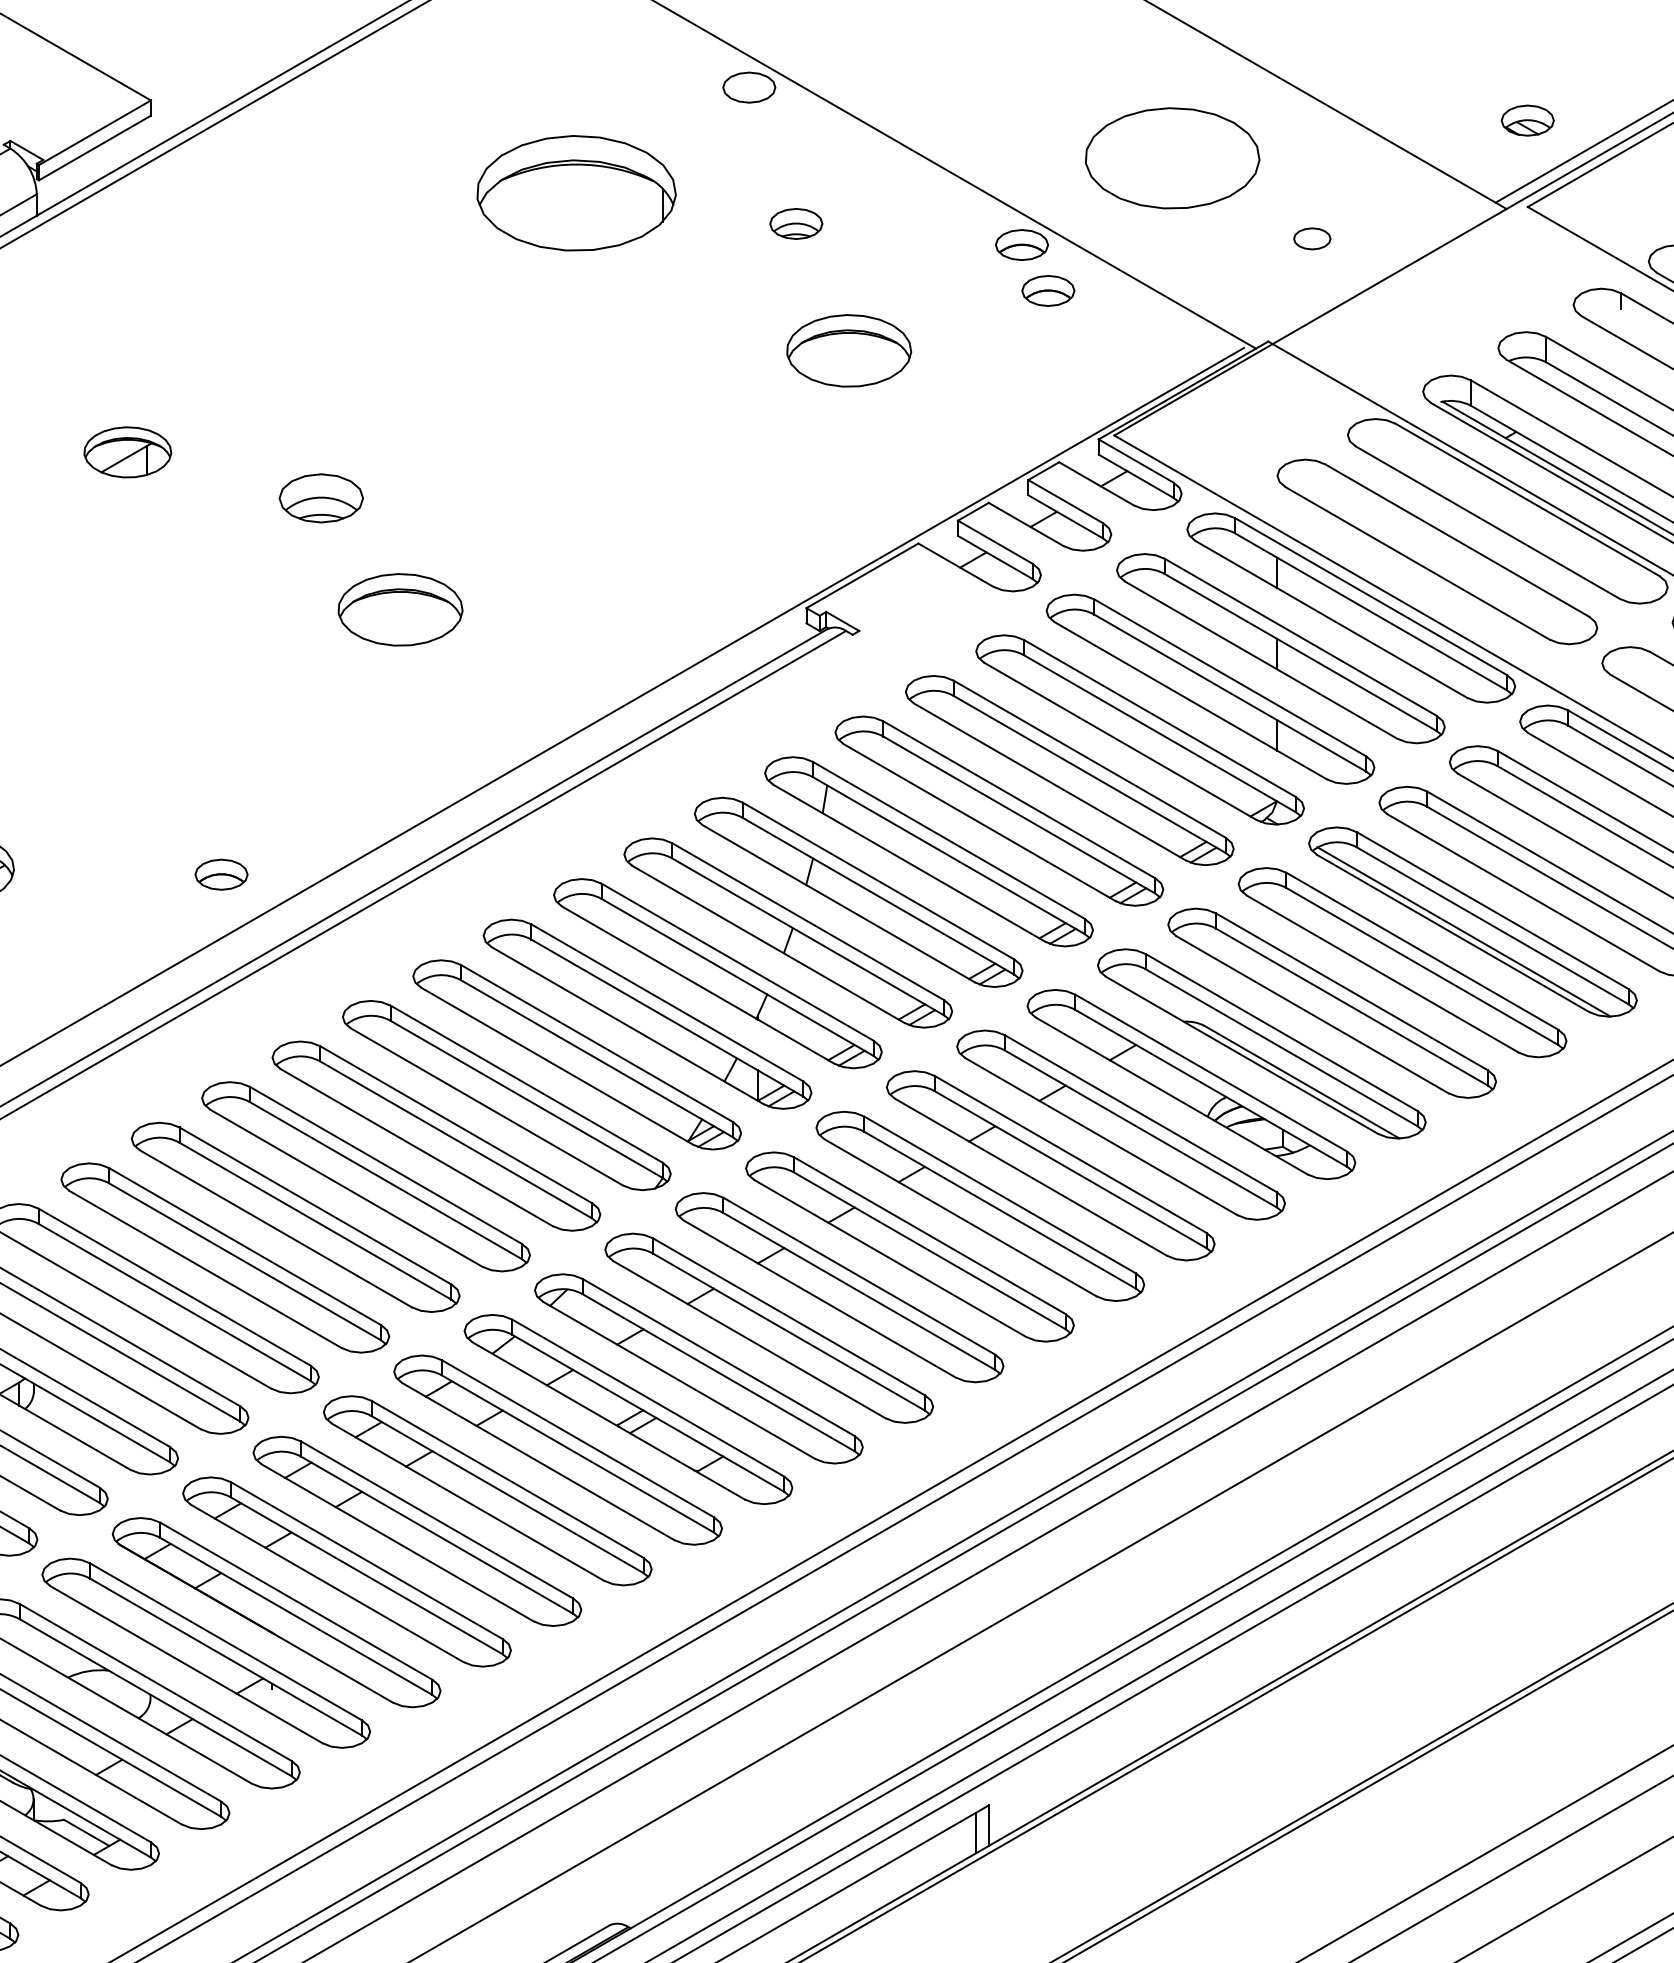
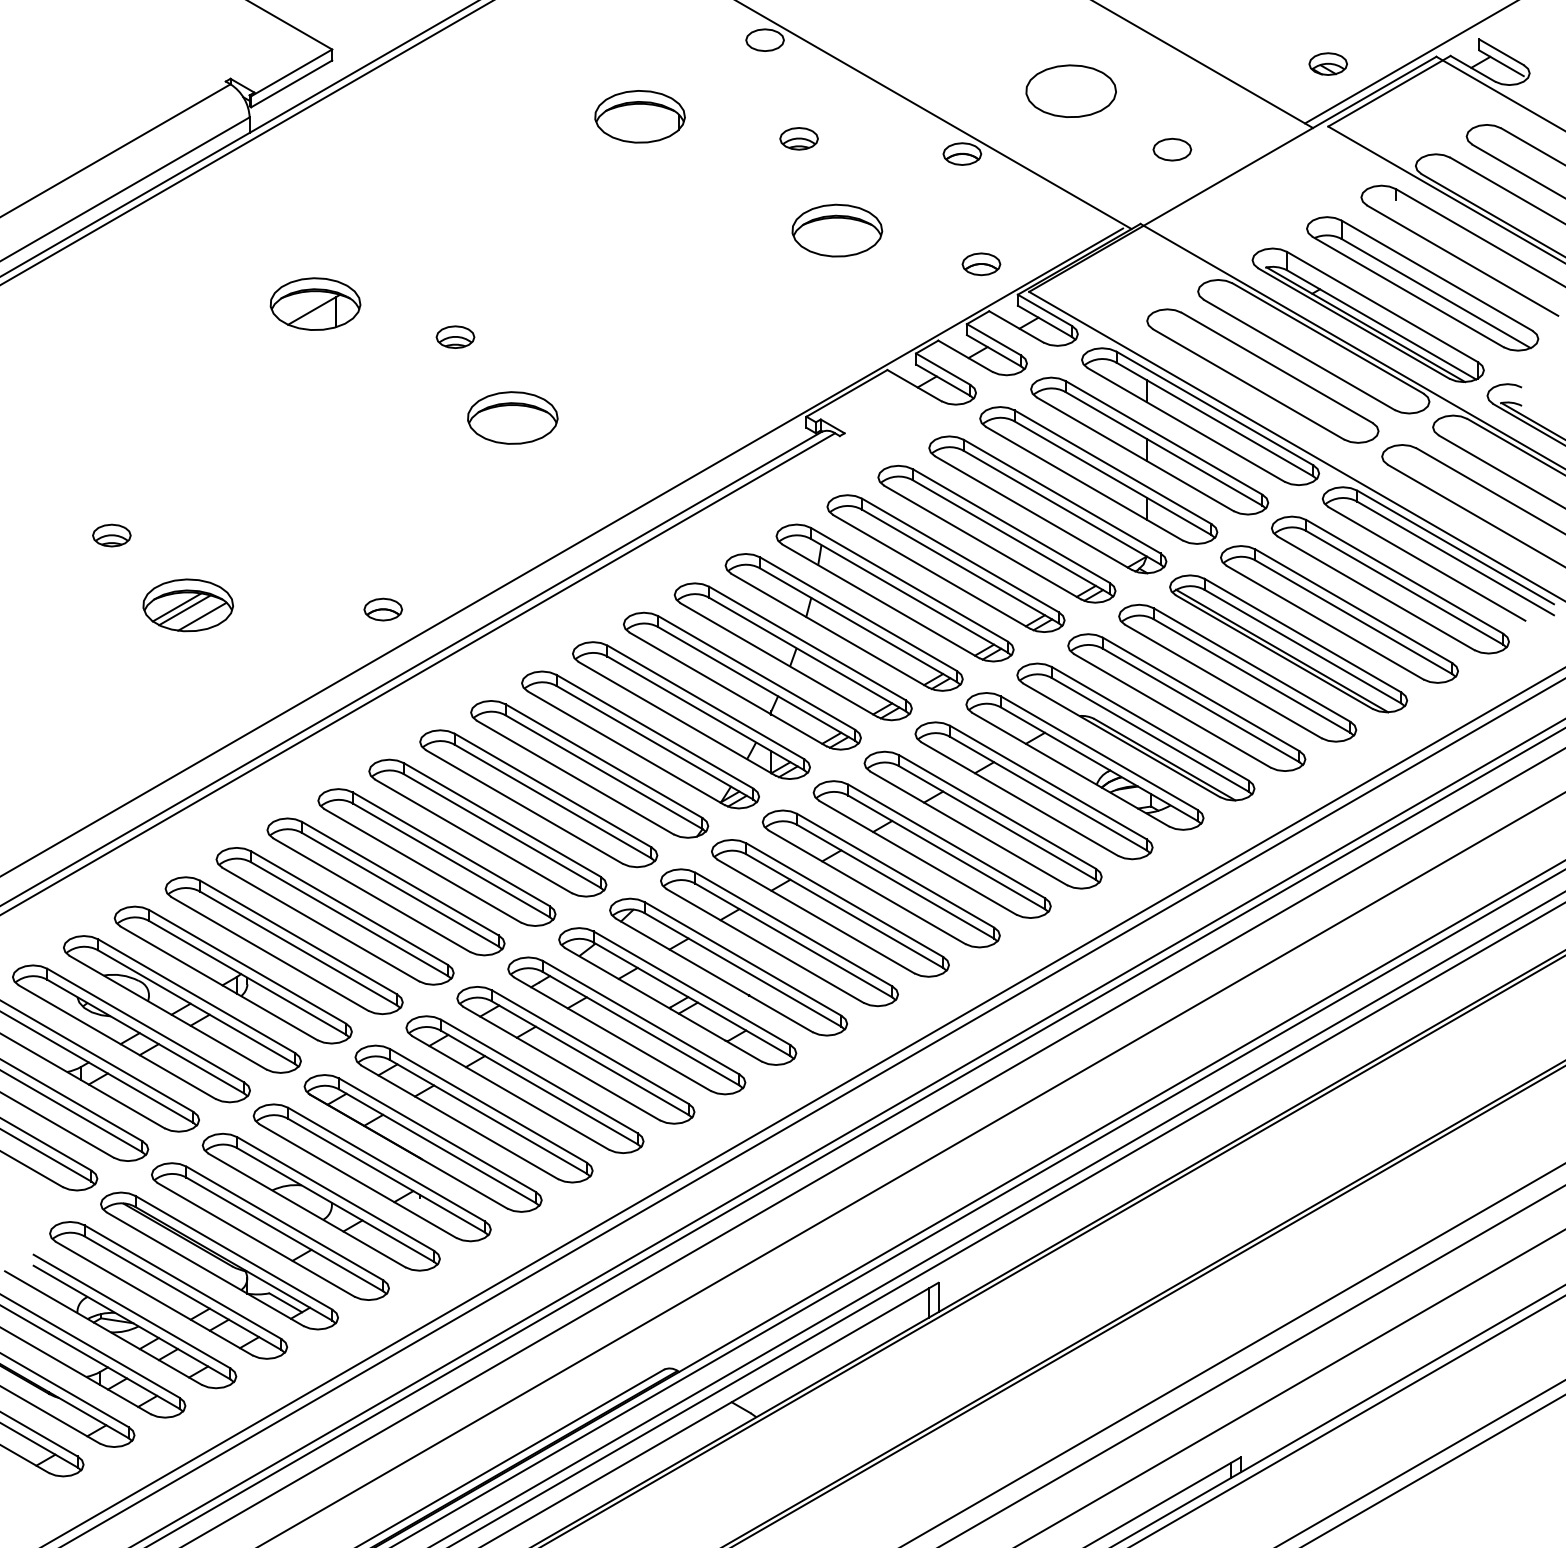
part: (1171, 157) -> (1070, 90), size x0.71
part: (575, 193) -> (639, 116), size x0.62
part: (1312, 238) -> (1172, 149), size x1.43
part: (1048, 291) -> (981, 264), moved
part: (127, 451) -> (315, 303), size x1.43
part: (321, 497) -> (455, 336), size x0.62

